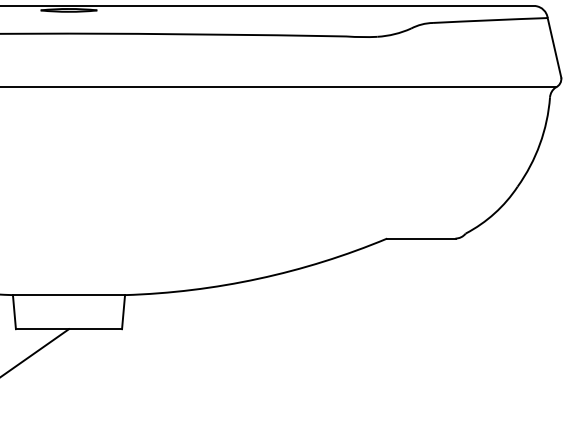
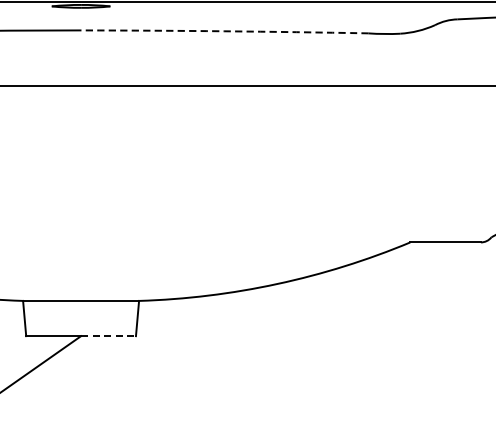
arc: (208, 34) -> (225, 31), solid -> dashed
line: (95, 329) -> (108, 336), solid -> dashed

